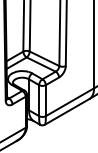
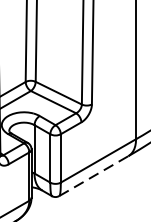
line: (67, 111) -> (94, 175), solid -> dashed

